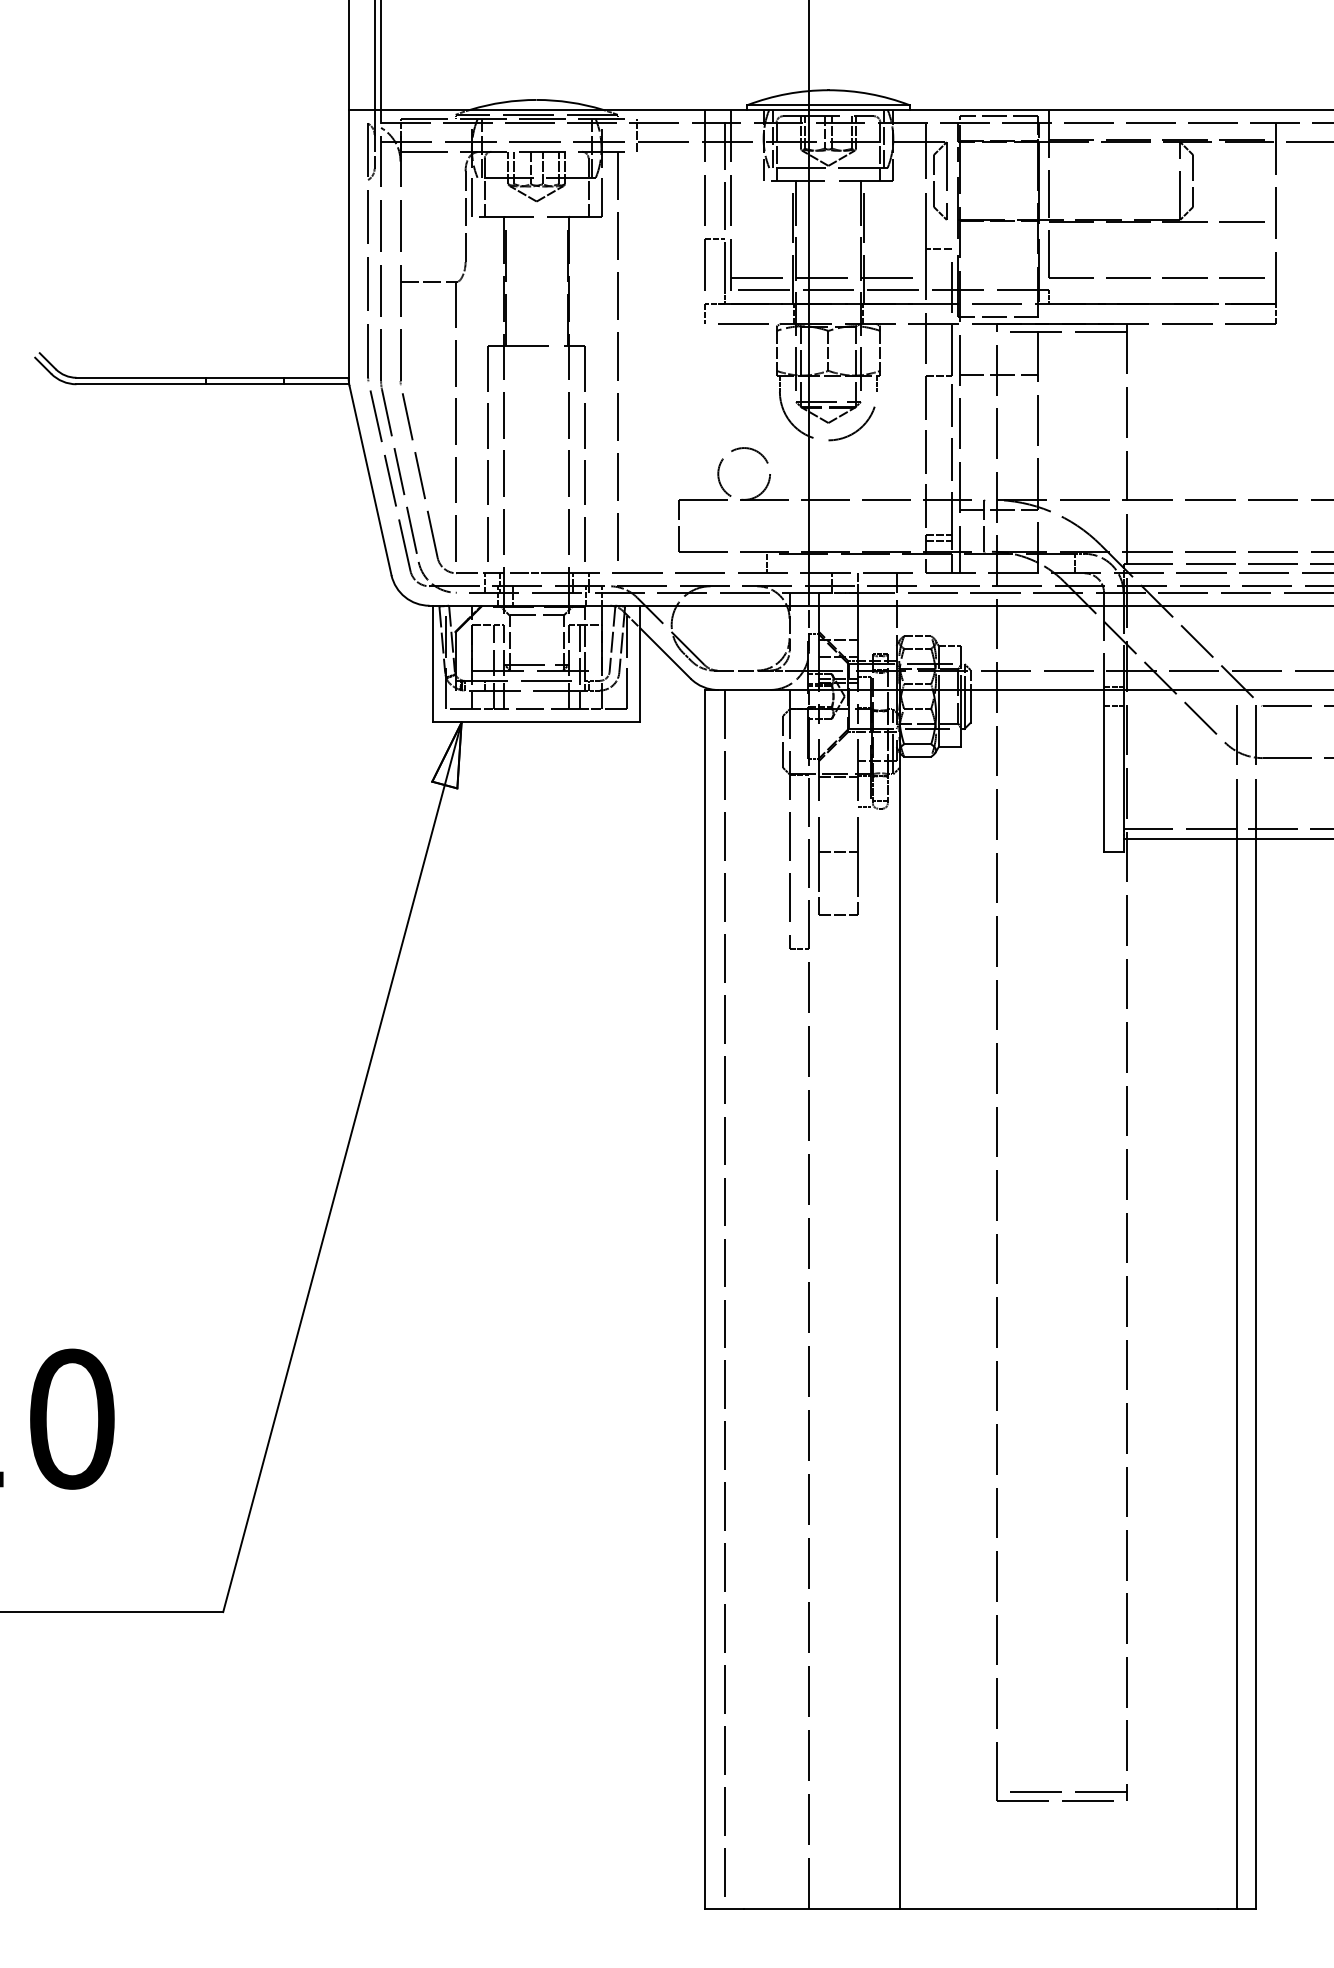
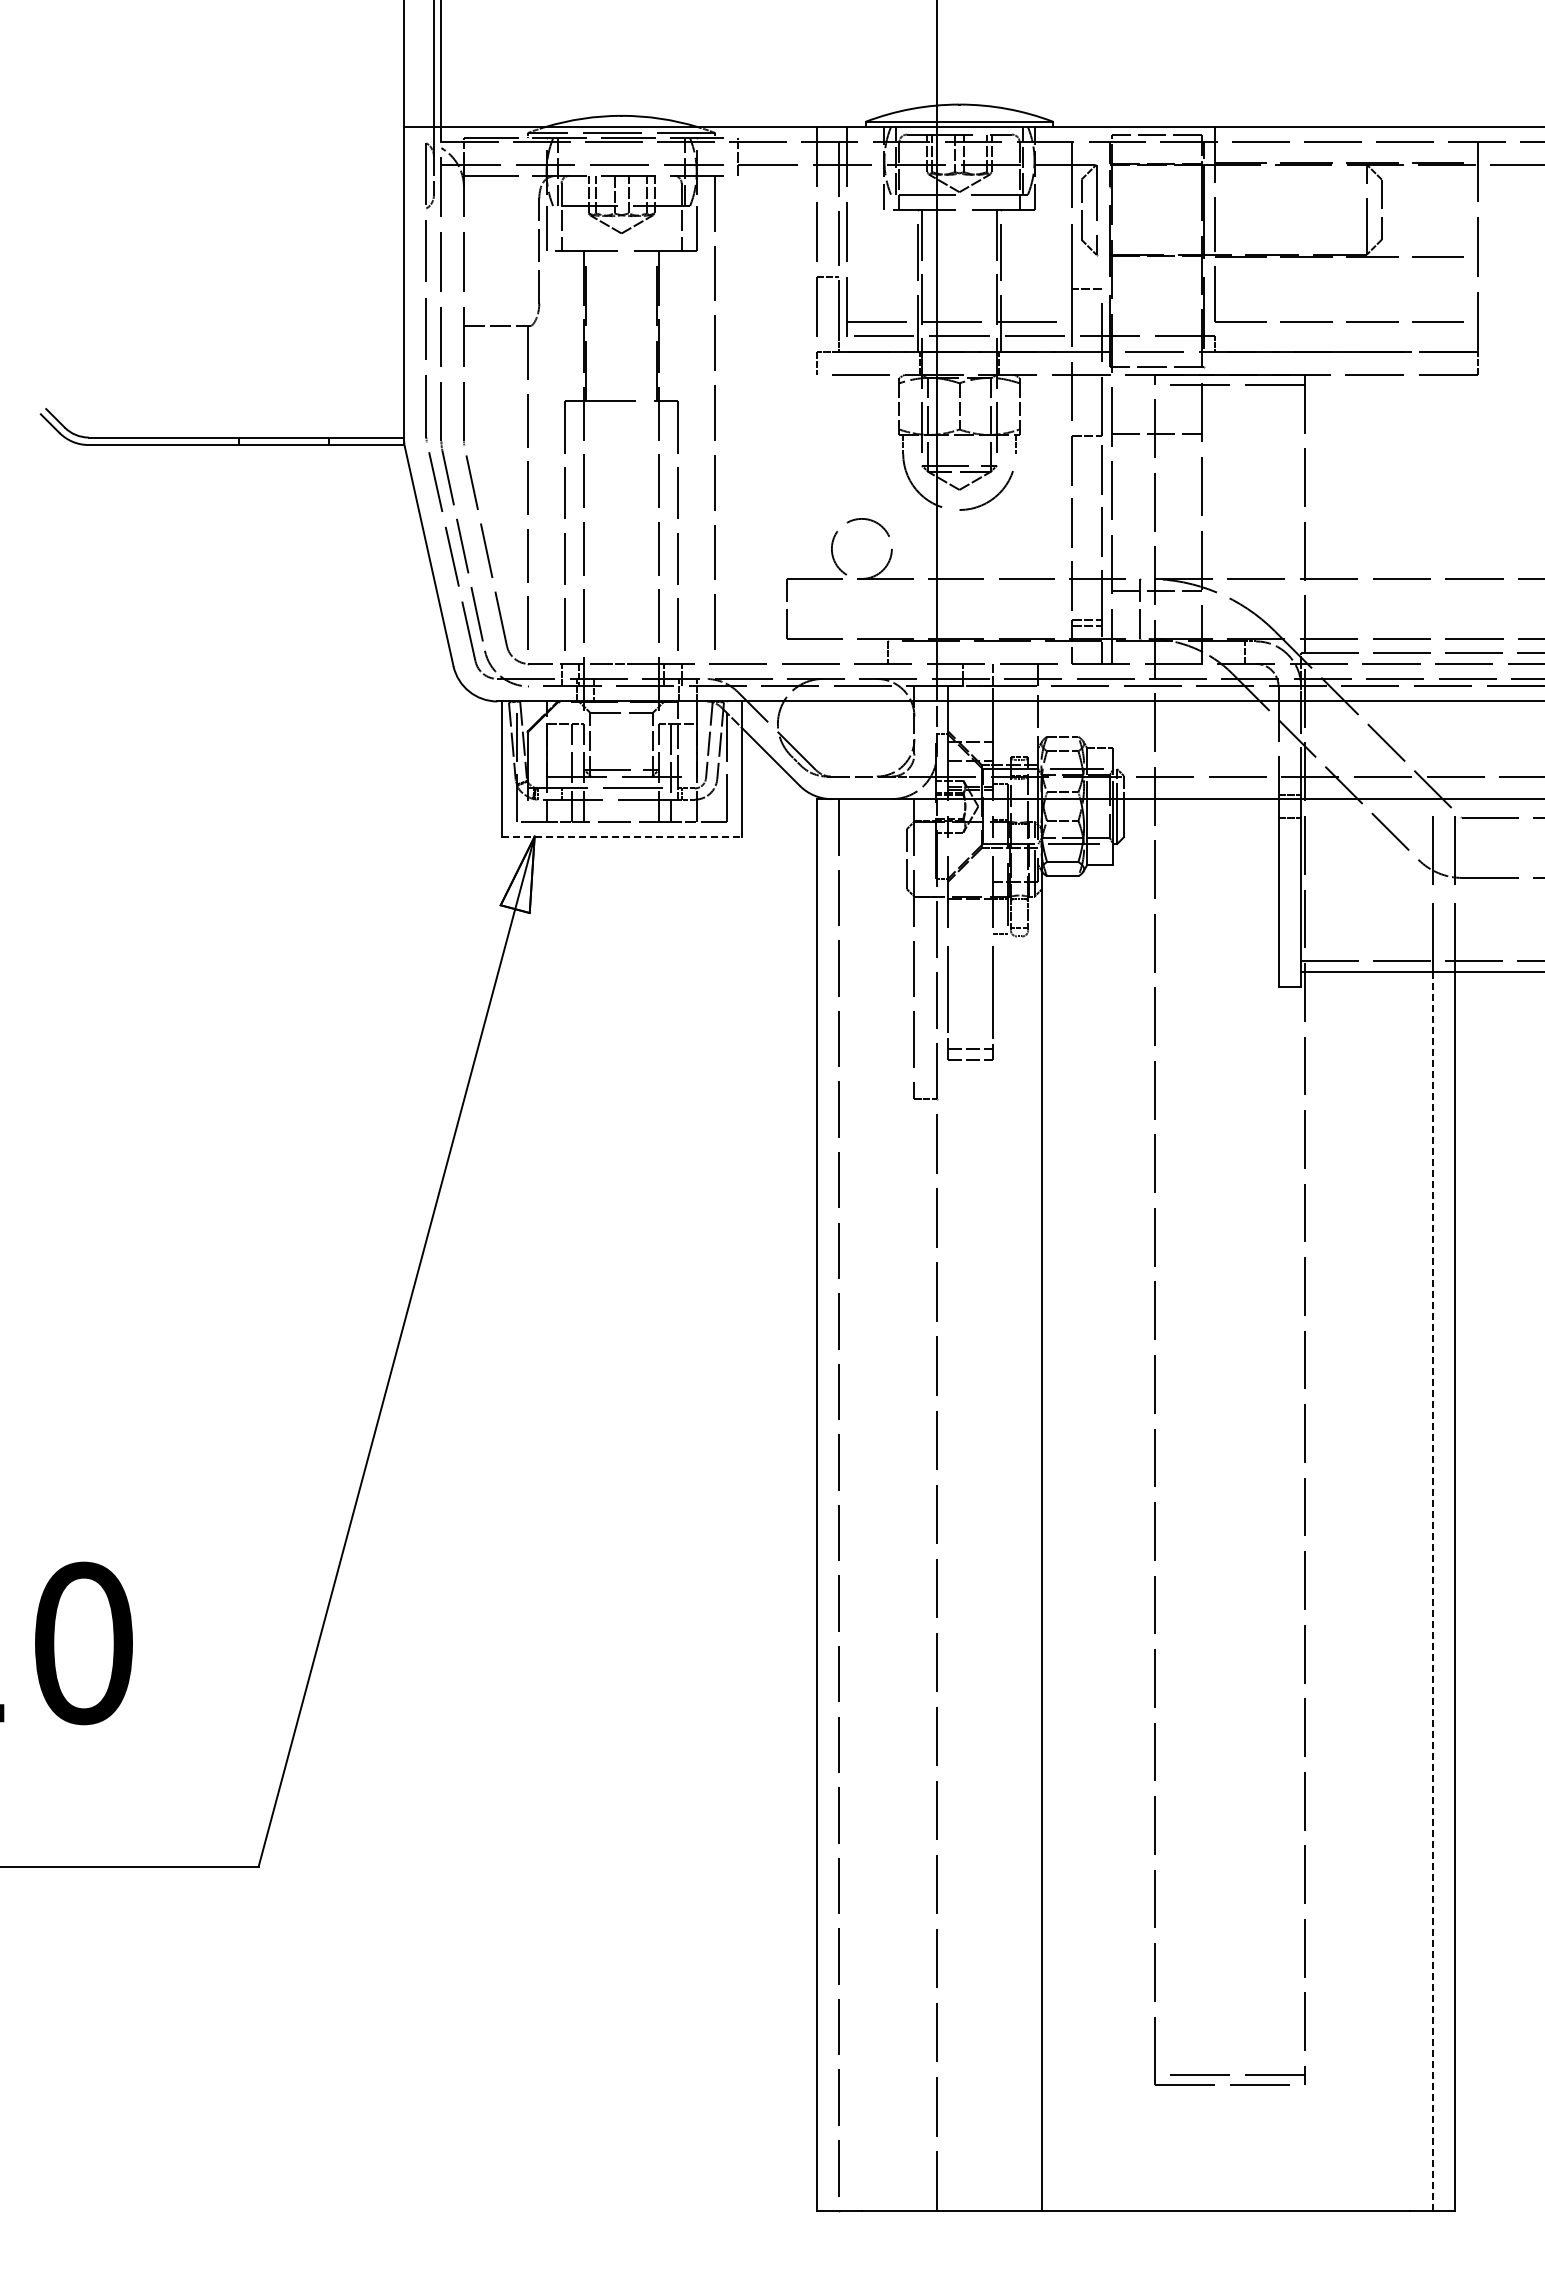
line: (537, 722) -> (622, 836), solid -> dashed
line: (837, 851) -> (970, 1048), moved
line: (1236, 1373) -> (1432, 1590), solid -> dashed

